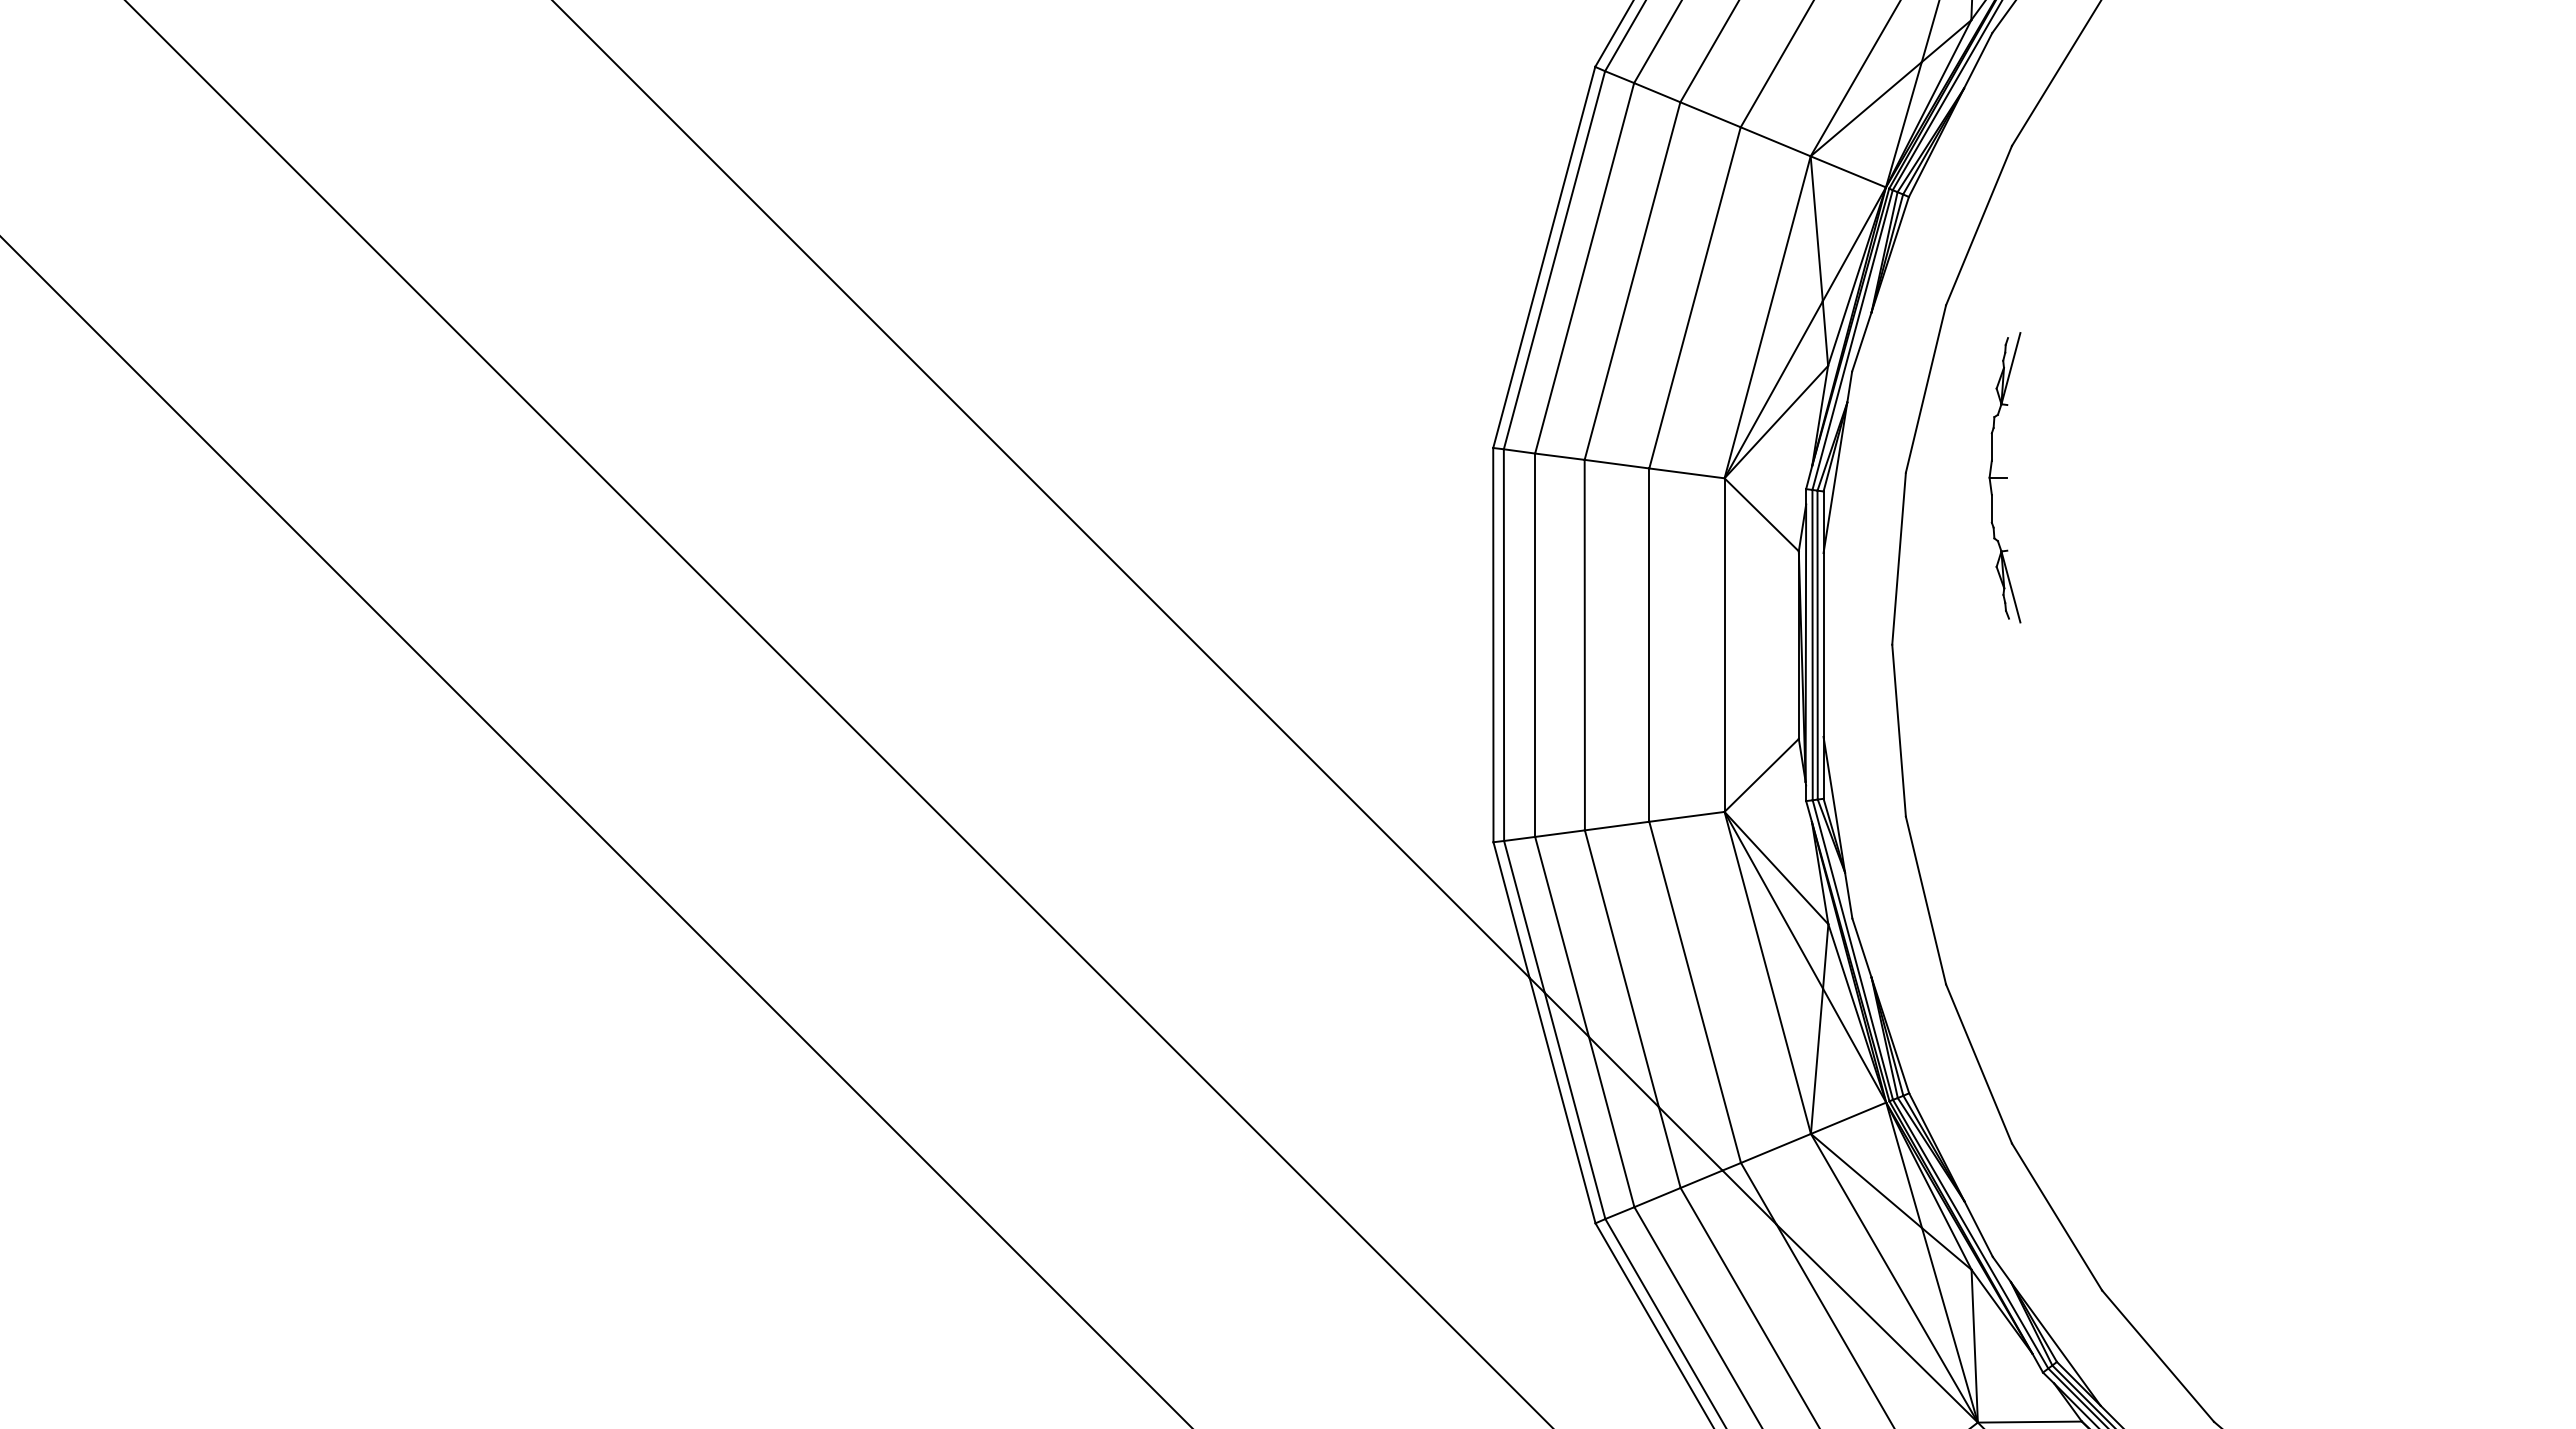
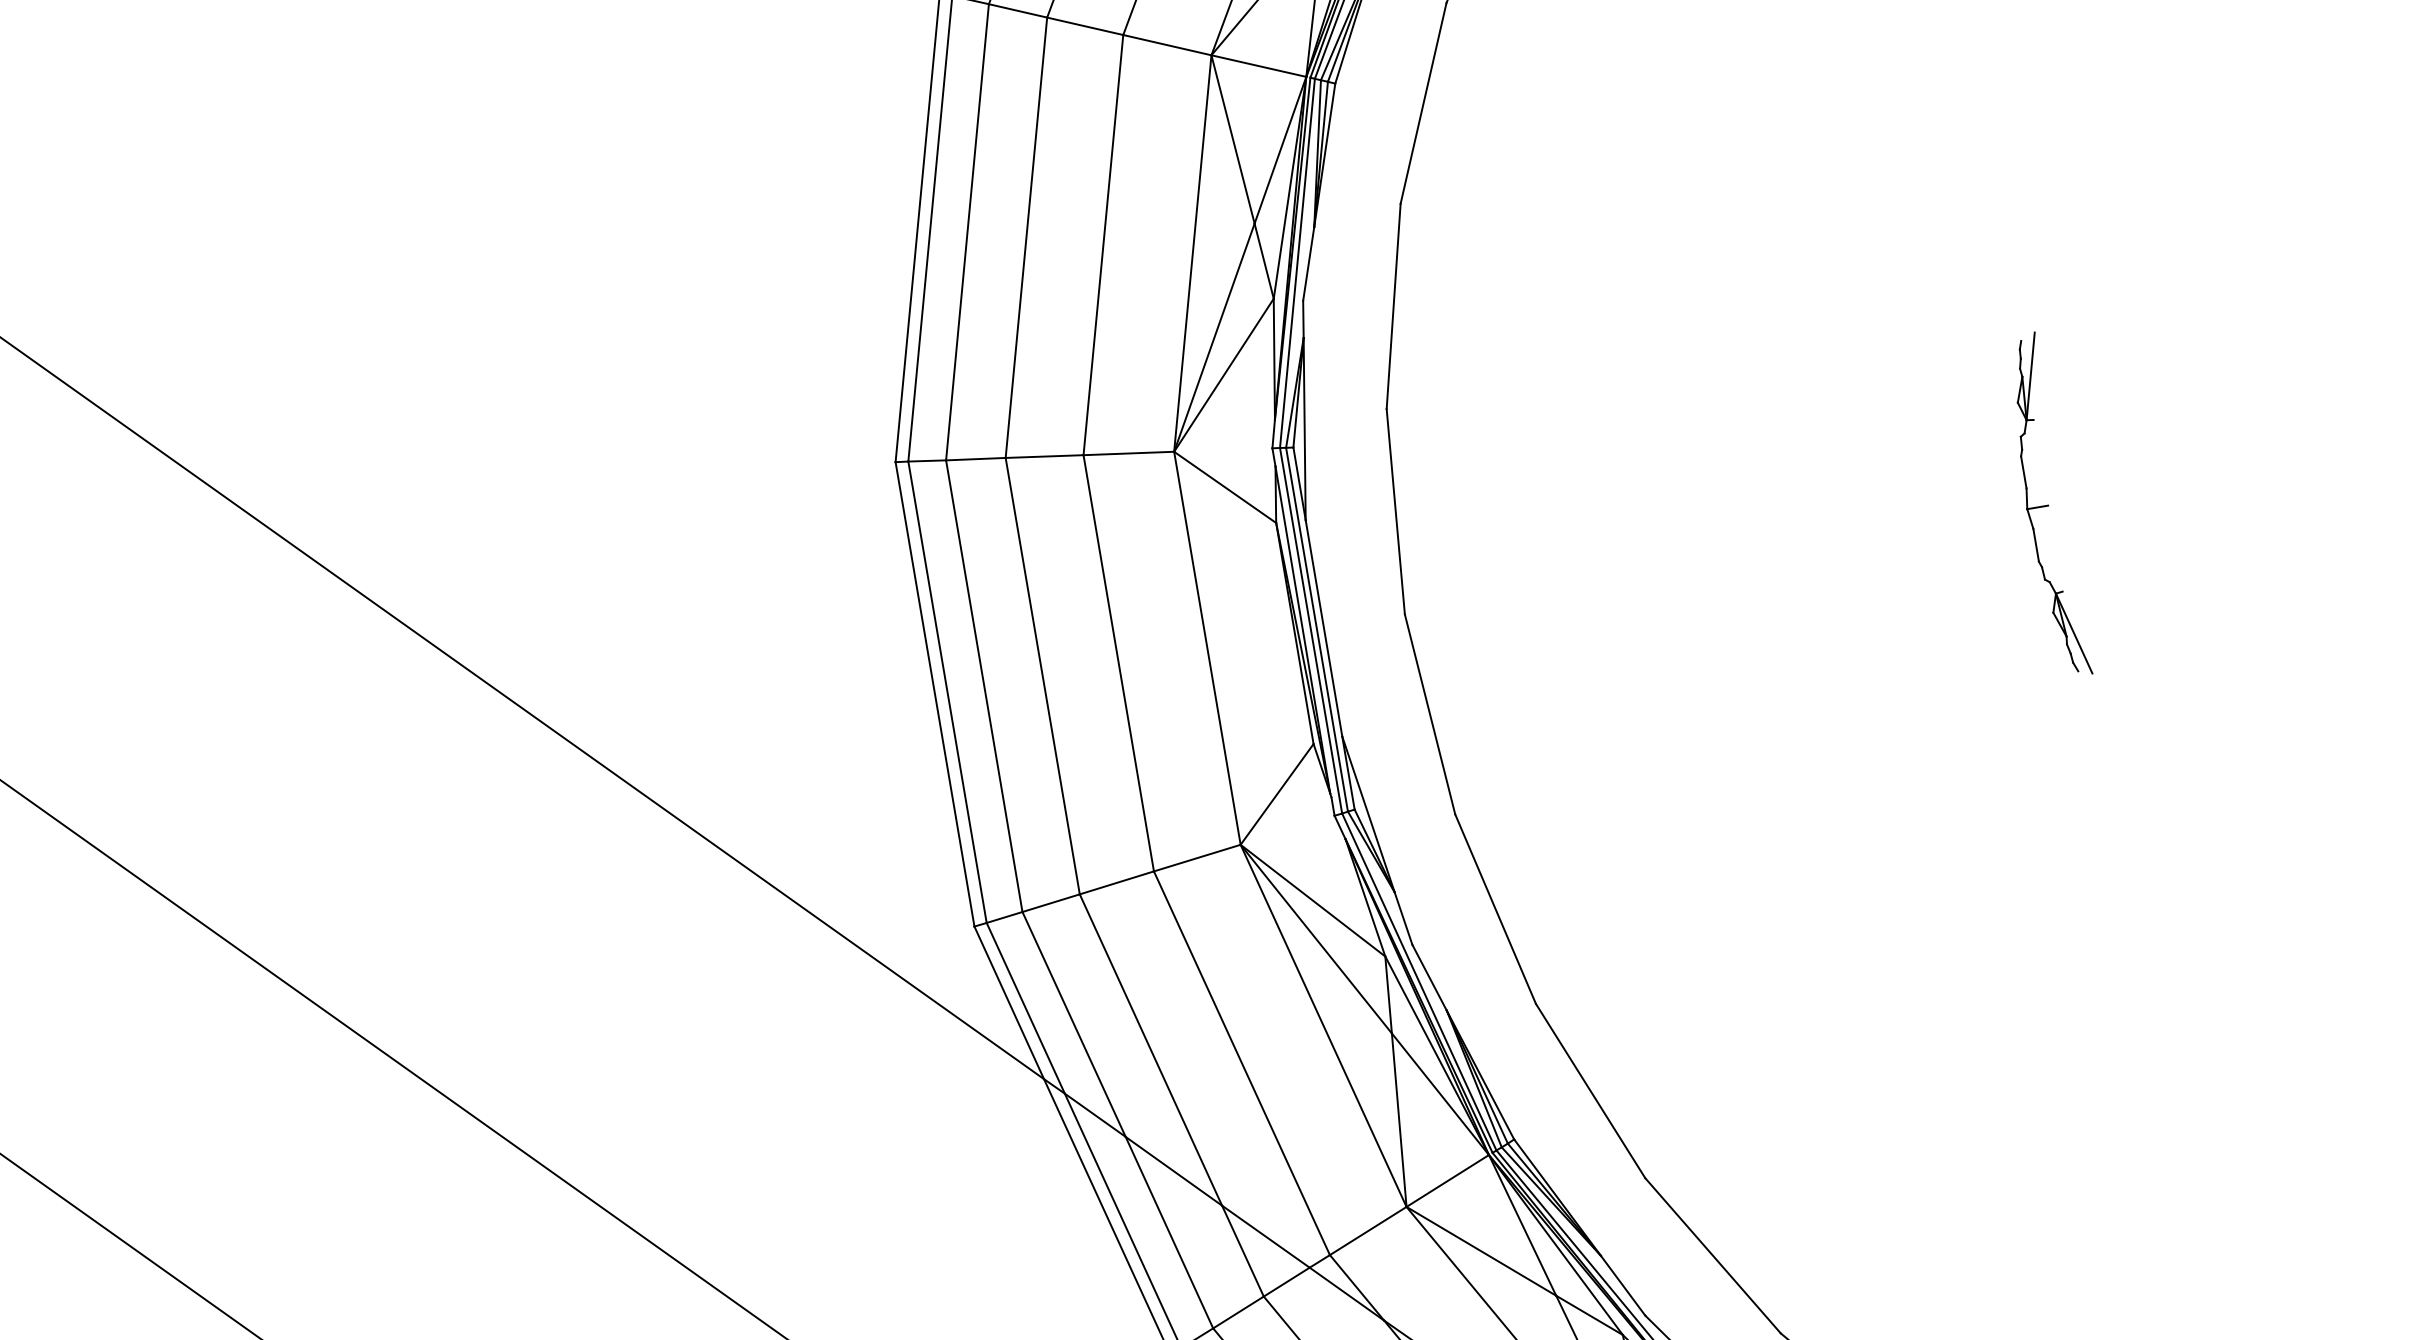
part: (2004, 477) -> (2044, 505), moved

